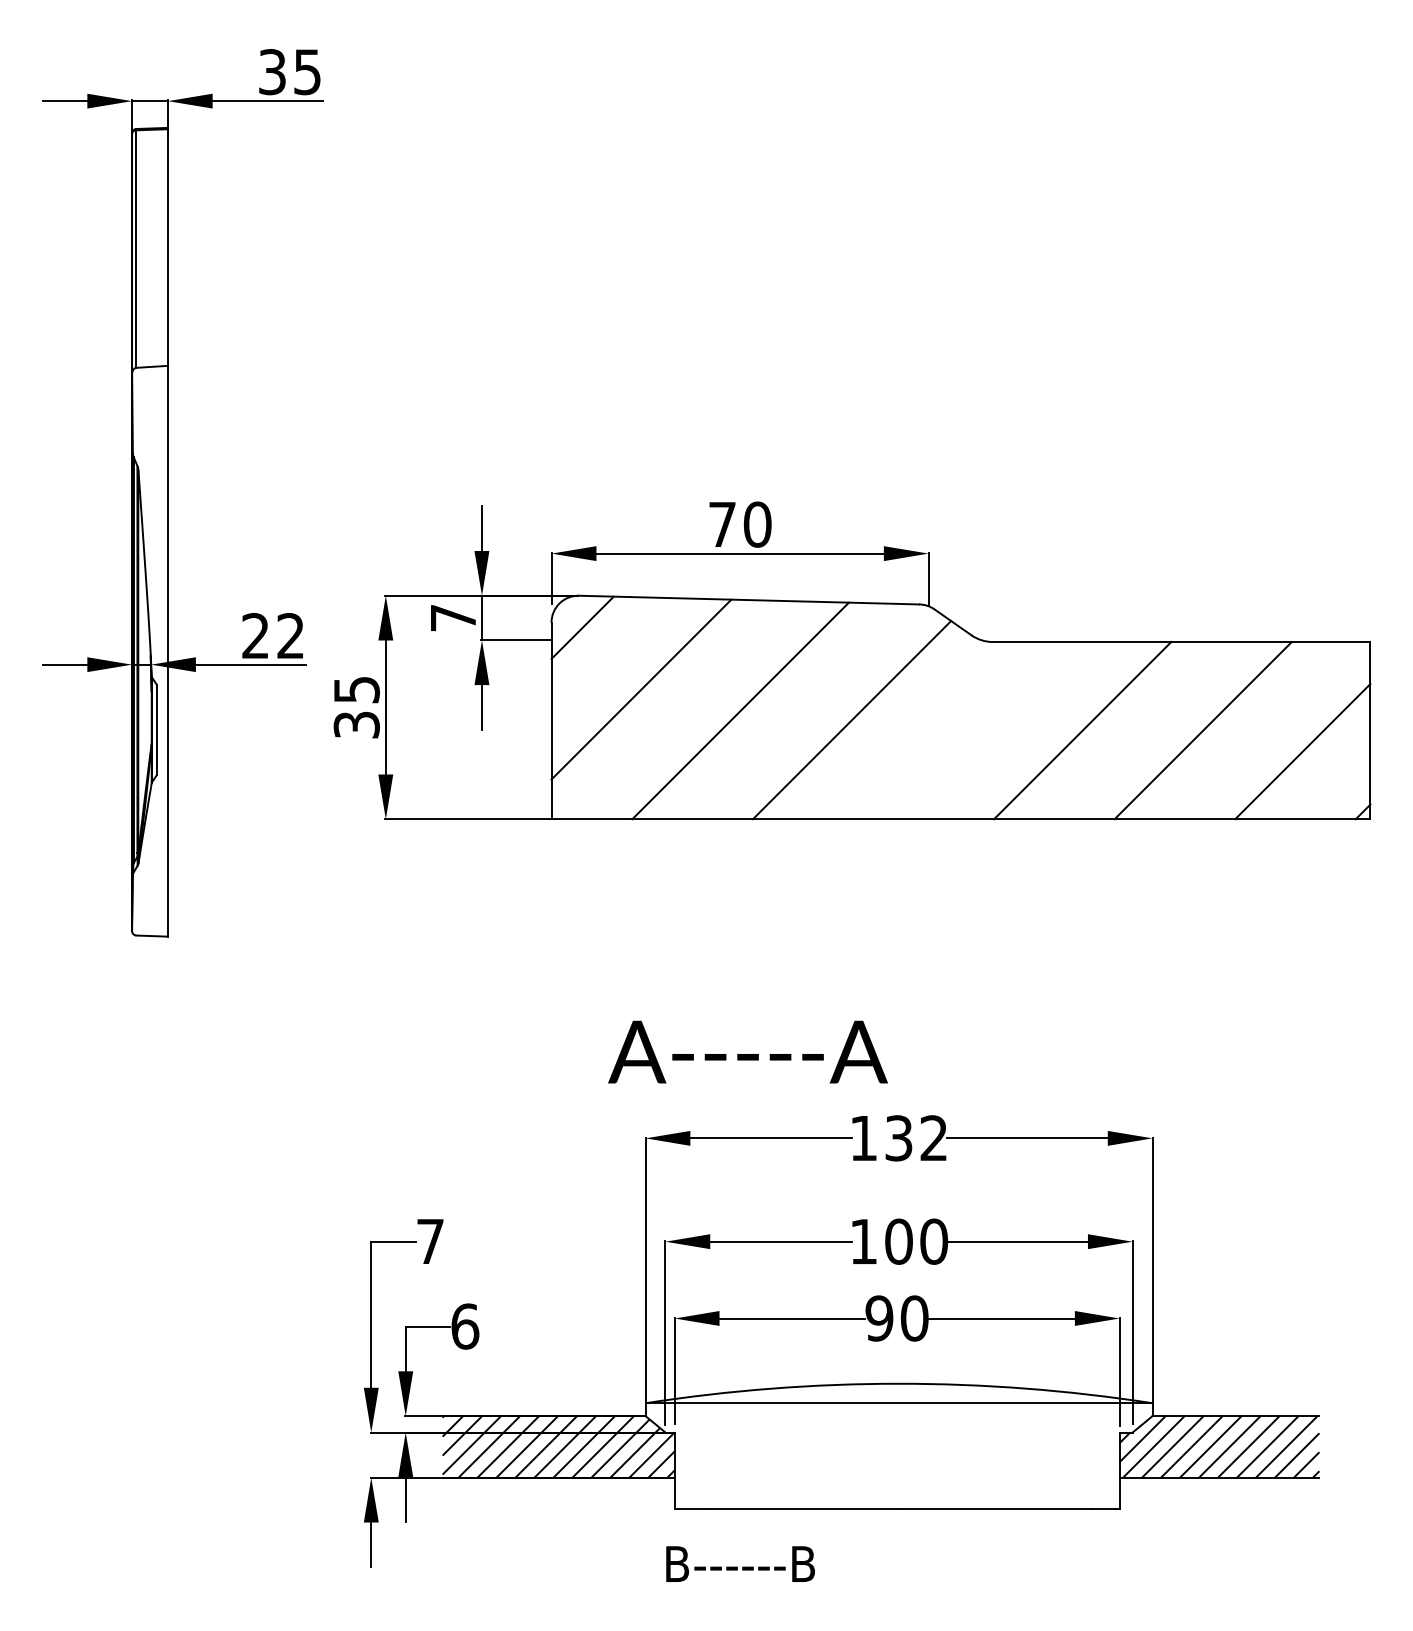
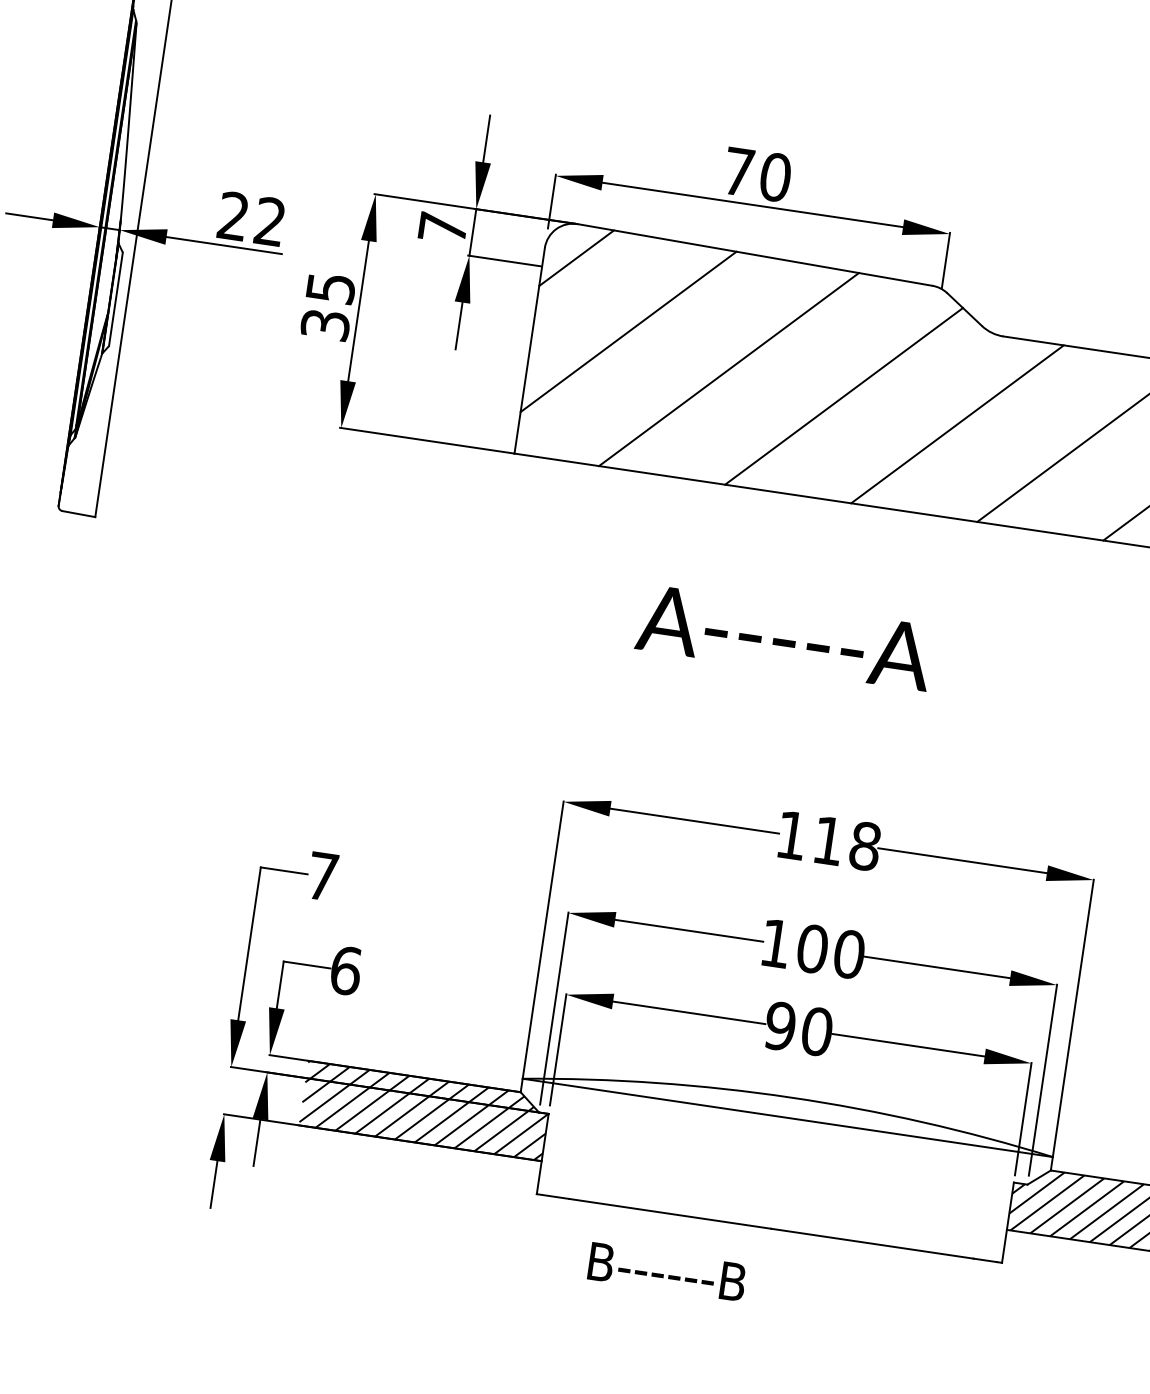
line: (961, 730) -> (956, 424), added
text: (747, 1051) -> (784, 636), moved
text: (916, 1138) -> (846, 843), 132 -> 118
text: (740, 1563) -> (667, 1271), moved

